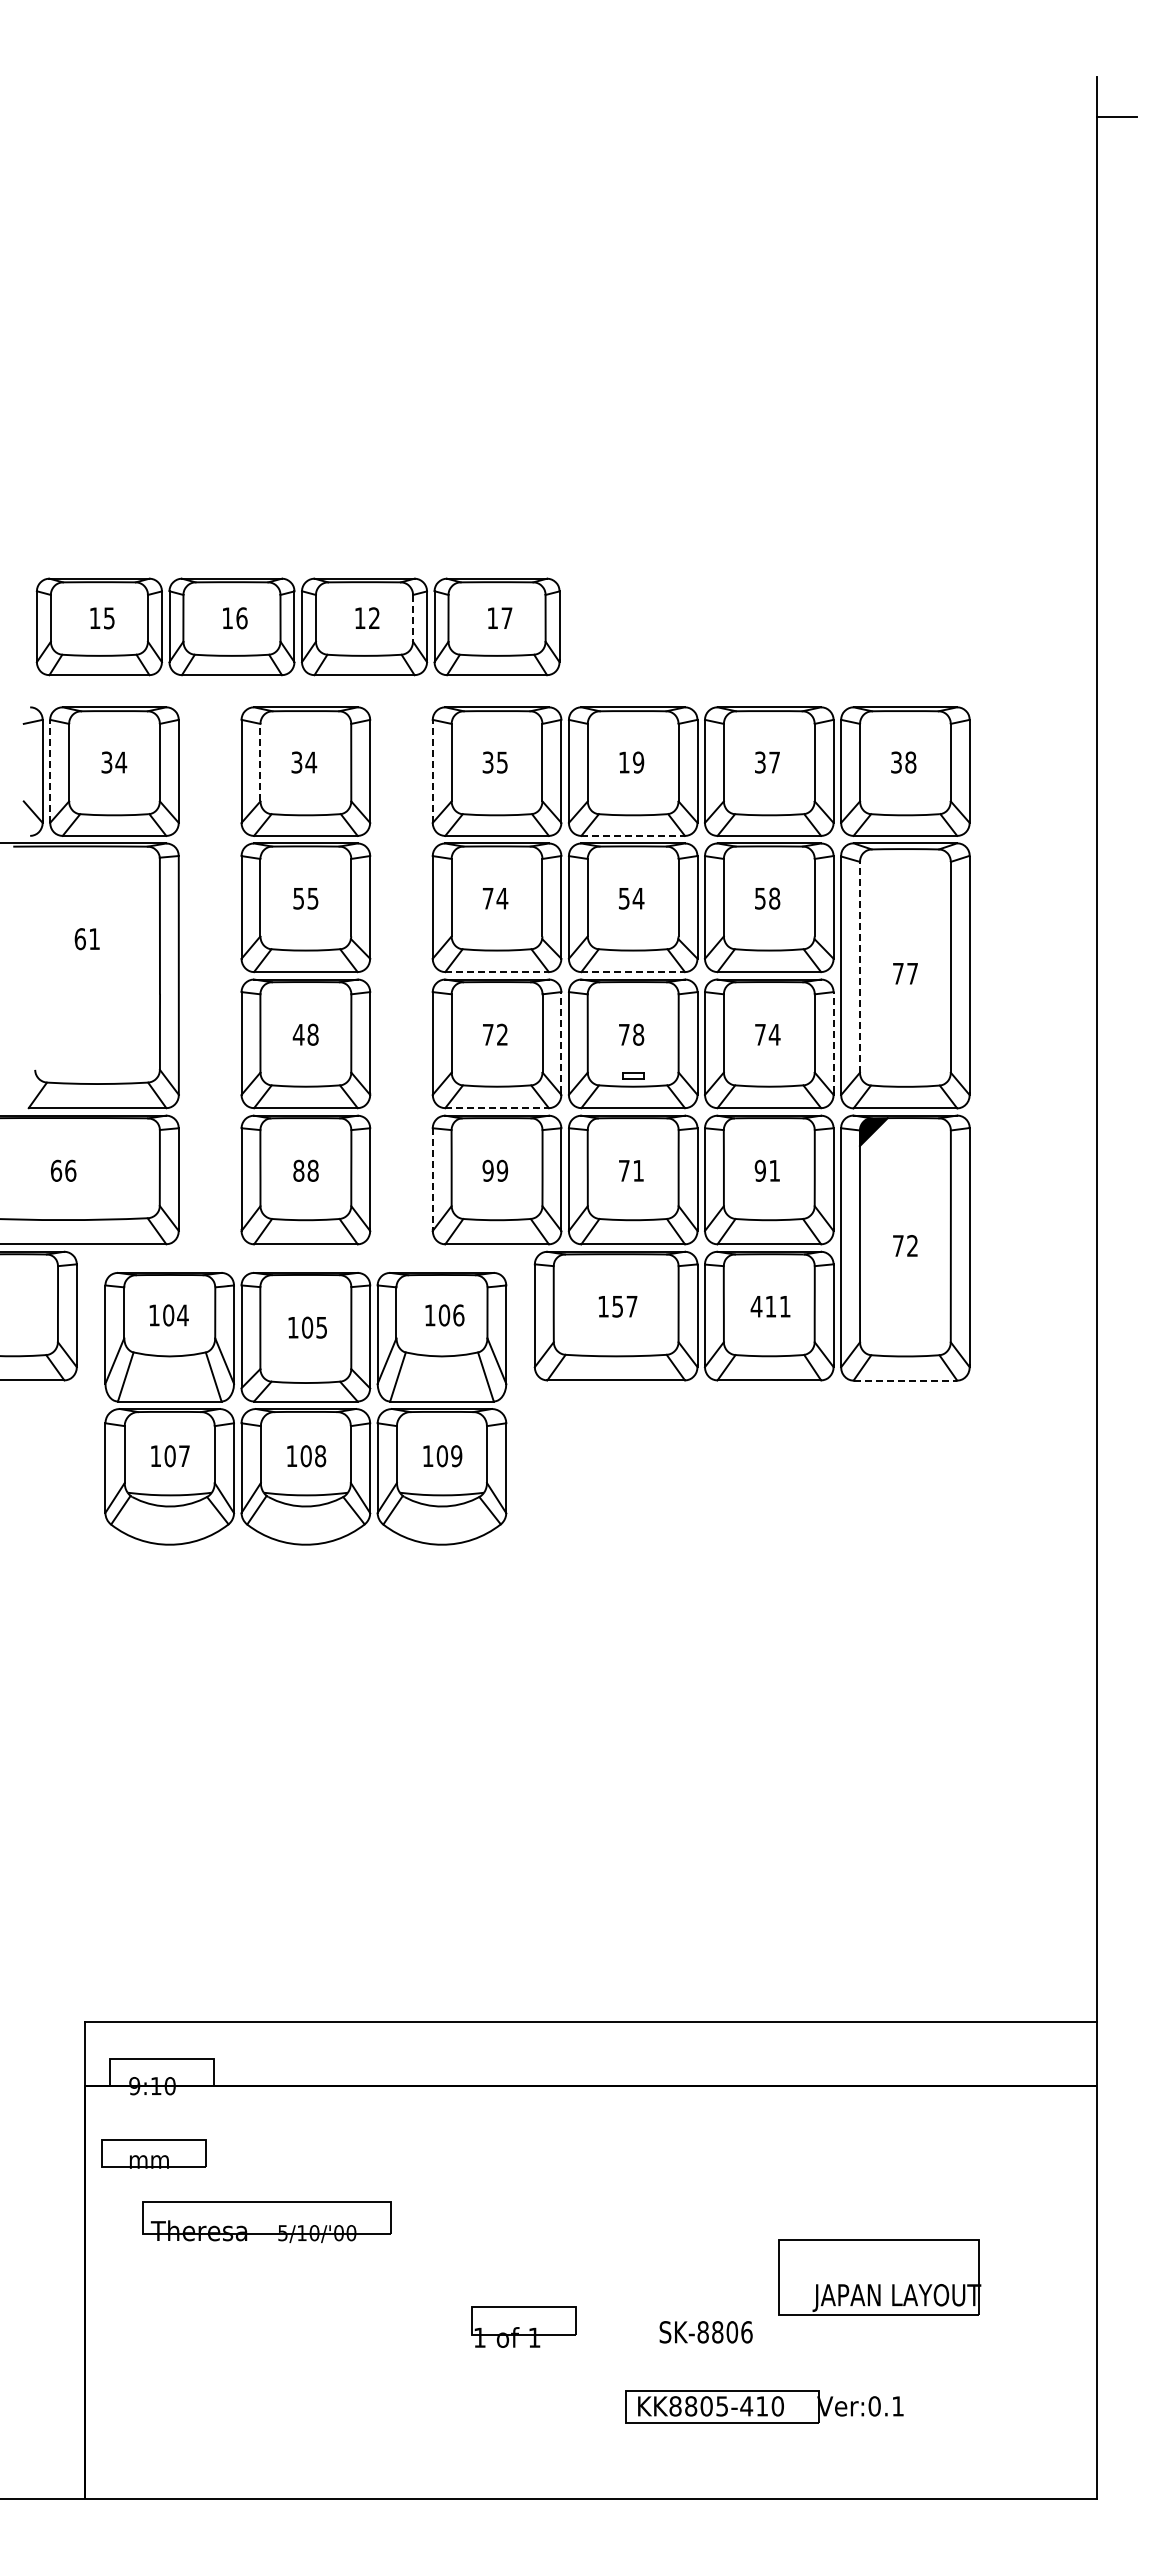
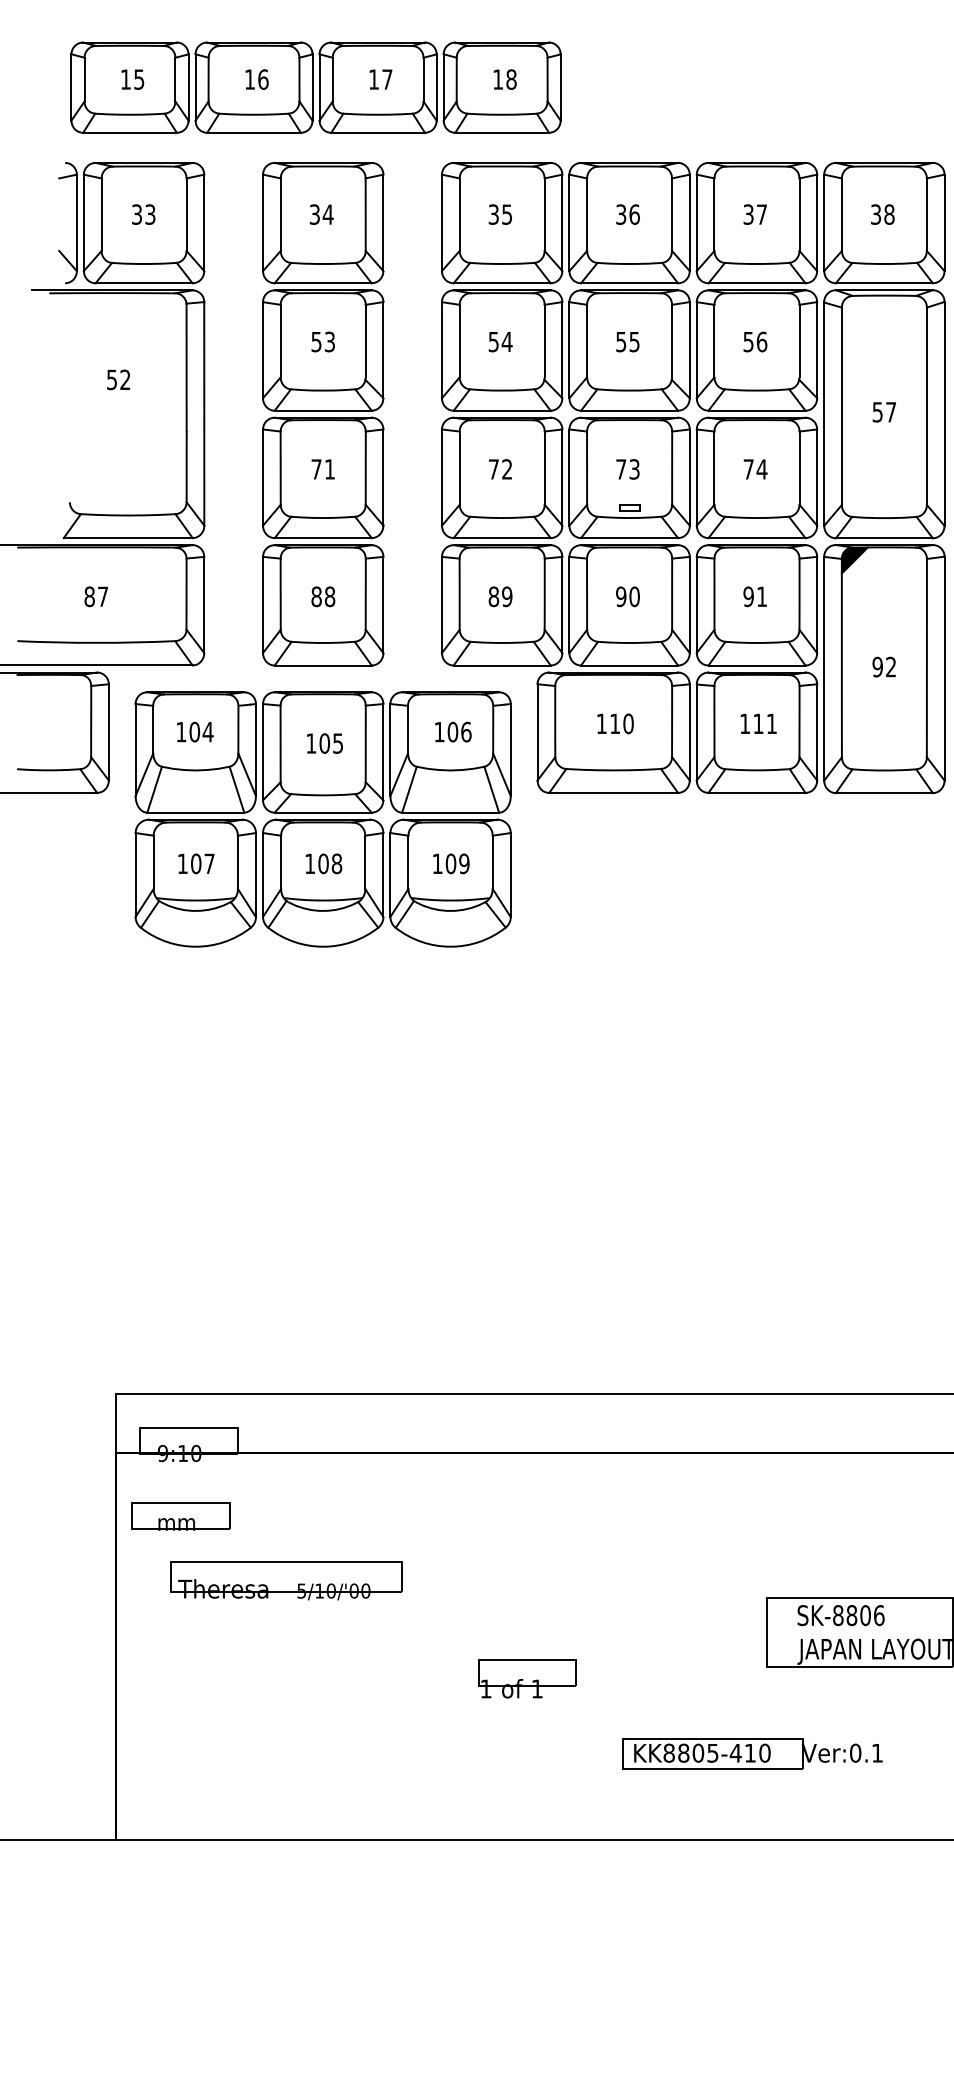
text: (374, 617) -> (387, 78), 12 -> 17
line: (413, 618) -> (423, 79), dashed -> solid
text: (506, 618) -> (511, 79), 17 -> 18
text: (121, 762) -> (150, 214), 34 -> 33
line: (260, 762) -> (280, 214), dashed -> solid
text: (631, 762) -> (628, 214), 19 -> 36
line: (50, 771) -> (84, 222), dashed -> solid
line: (432, 771) -> (441, 222), dashed -> solid
line: (633, 835) -> (629, 282), dashed -> solid
text: (313, 897) -> (330, 340), 55 -> 53
text: (487, 898) -> (493, 341), 74 -> 54
text: (638, 898) -> (634, 341), 54 -> 55
text: (774, 898) -> (761, 341), 58 -> 56
text: (86, 939) -> (117, 380), 61 -> 52
line: (859, 966) -> (841, 405), dashed -> solid
line: (497, 972) -> (502, 411), dashed -> solid
line: (633, 972) -> (629, 411), dashed -> solid
text: (898, 973) -> (877, 412), 77 -> 57
text: (305, 1034) -> (322, 469), 48 -> 71
text: (638, 1034) -> (634, 469), 78 -> 73
line: (561, 1042) -> (562, 476), dashed -> solid
line: (833, 1042) -> (817, 476), dashed -> solid
line: (497, 1108) -> (502, 538), dashed -> solid
text: (63, 1170) -> (96, 596), 66 -> 87
text: (487, 1170) -> (493, 596), 99 -> 89
text: (631, 1170) -> (628, 596), 71 -> 90
line: (432, 1179) -> (441, 604), dashed -> solid
text: (897, 1245) -> (876, 666), 72 -> 92
text: (624, 1306) -> (621, 723), 157 -> 110
text: (756, 1306) -> (745, 723), 411 -> 111
line: (905, 1380) -> (884, 793), dashed -> solid
text: (705, 2332) -> (840, 1615), moved

